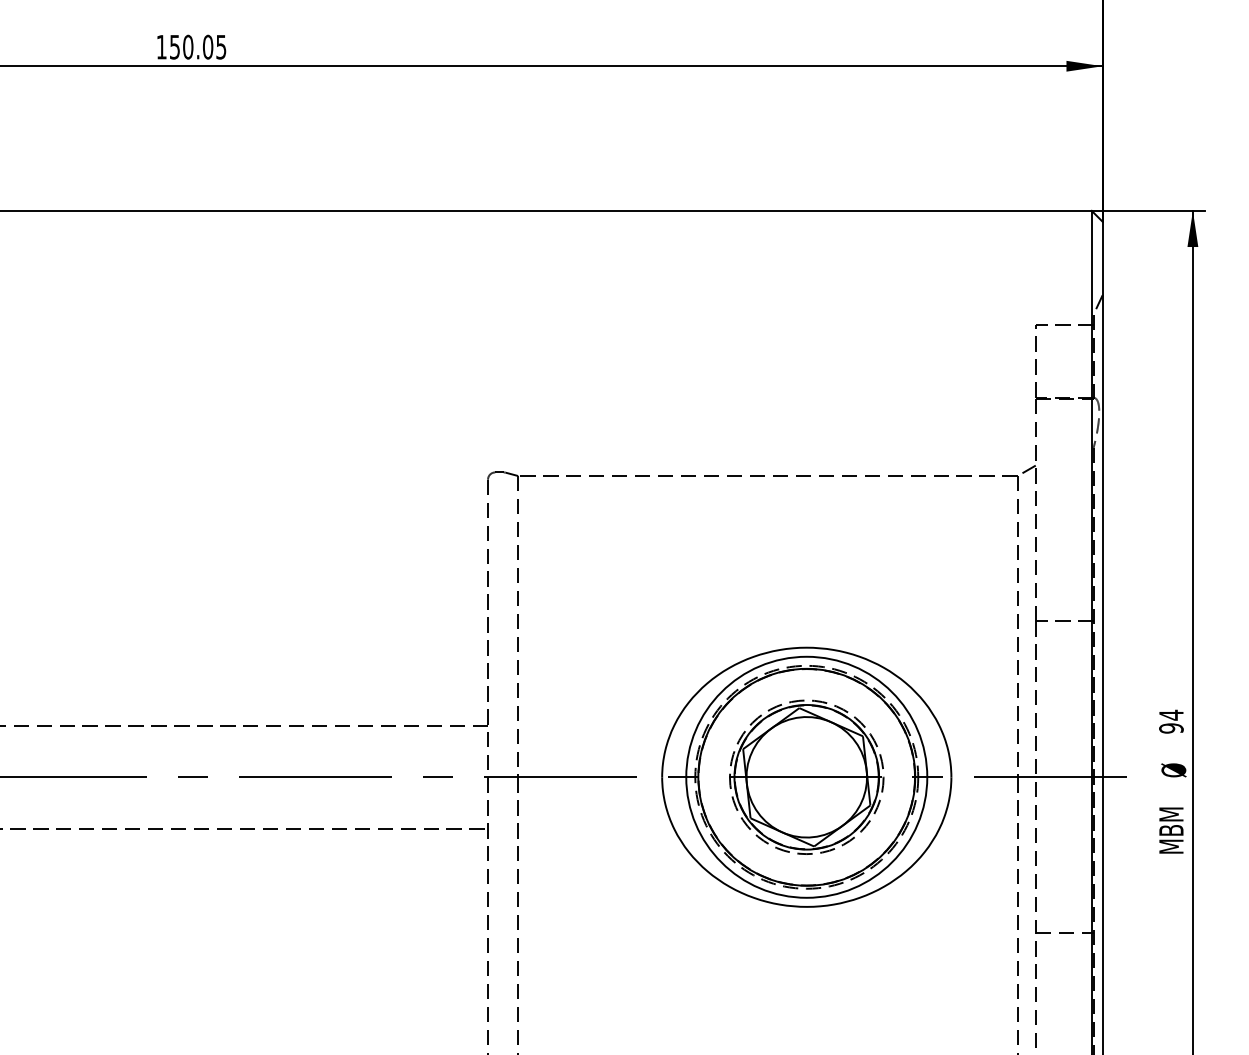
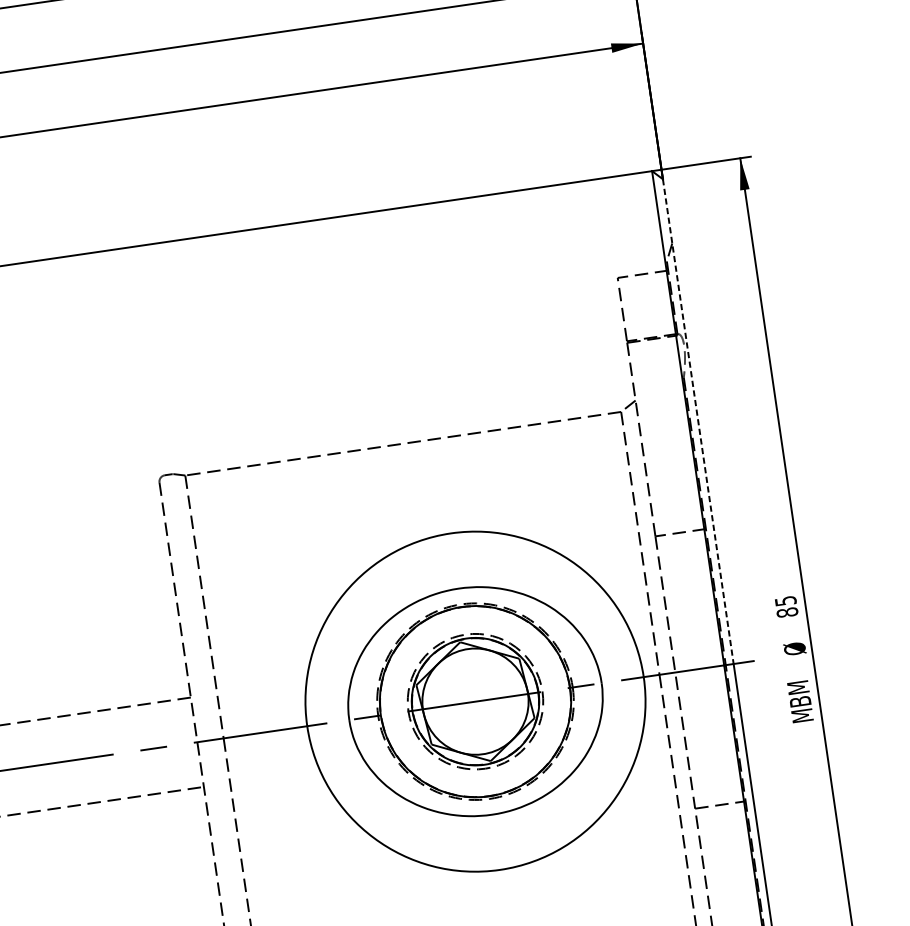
line: (1102, 499) -> (698, 421), solid -> dashed
text: (1171, 721) -> (786, 606), 94 -> 85
circle: (806, 776) -> (475, 701), size x1.6

